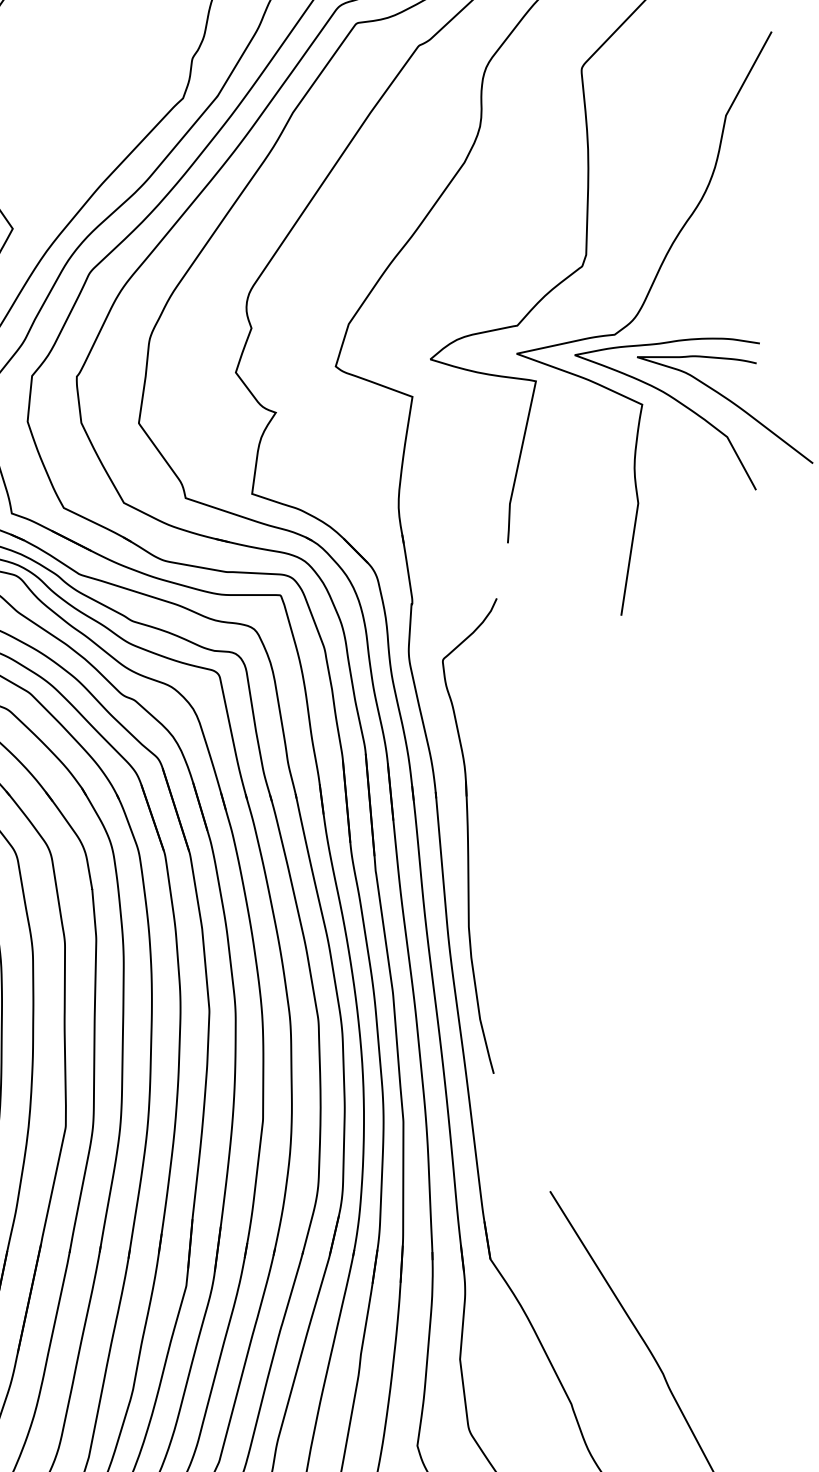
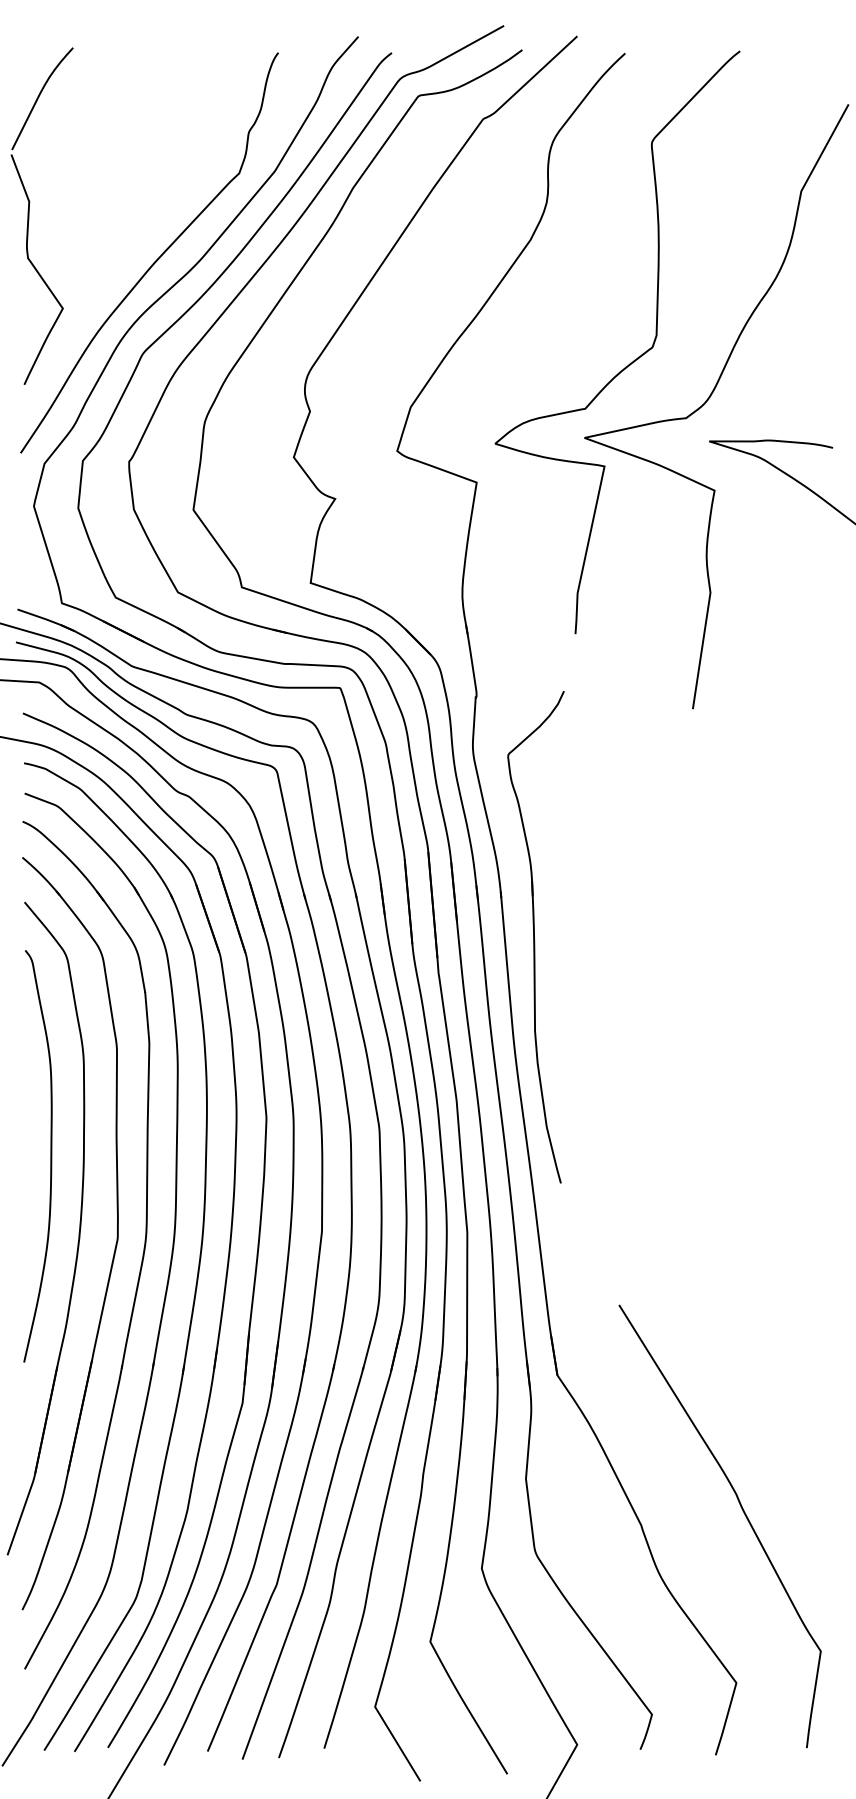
curve: (675, 400) -> (748, 486), removed

